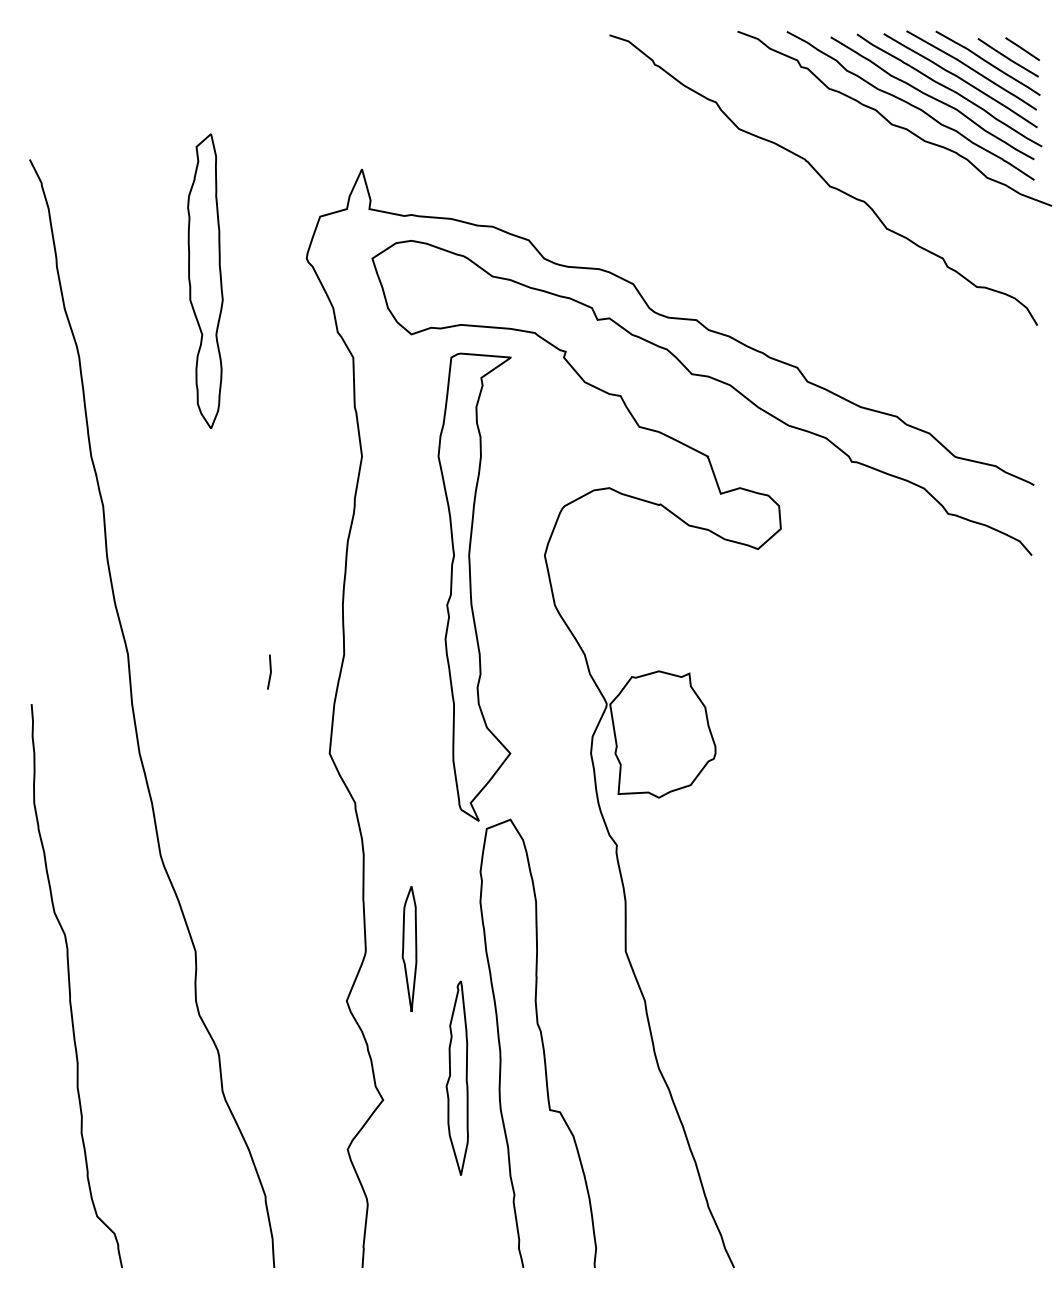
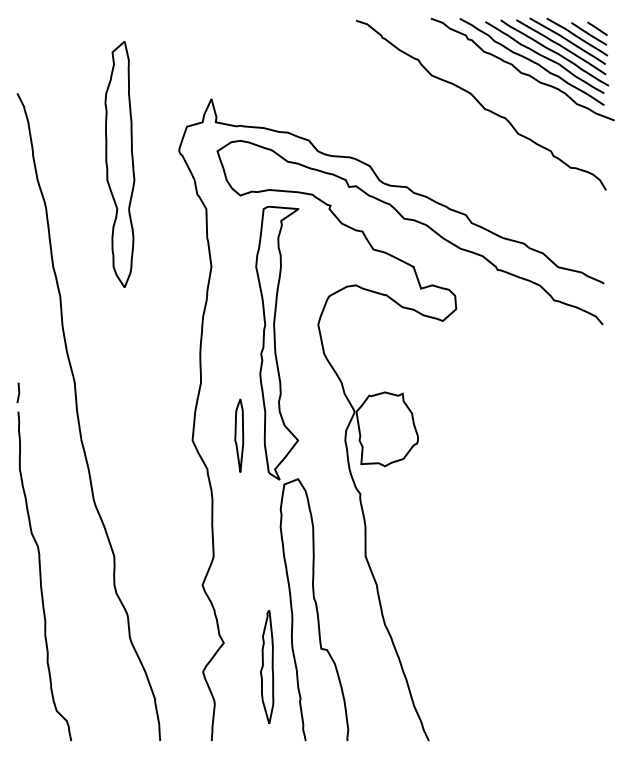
part: (204, 281) -> (119, 164), size x1.43
line: (269, 671) -> (18, 392), moved
part: (409, 948) -> (239, 435), moved
part: (457, 1077) -> (267, 666), moved

